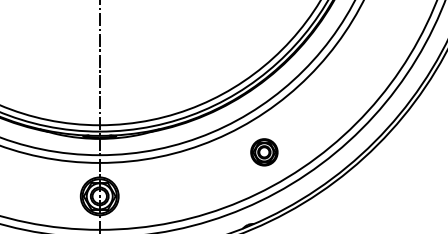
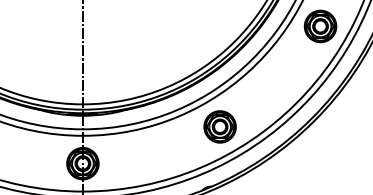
part: (384, 31) -> (320, 26), added
part: (264, 152) -> (220, 127), size x1.43

